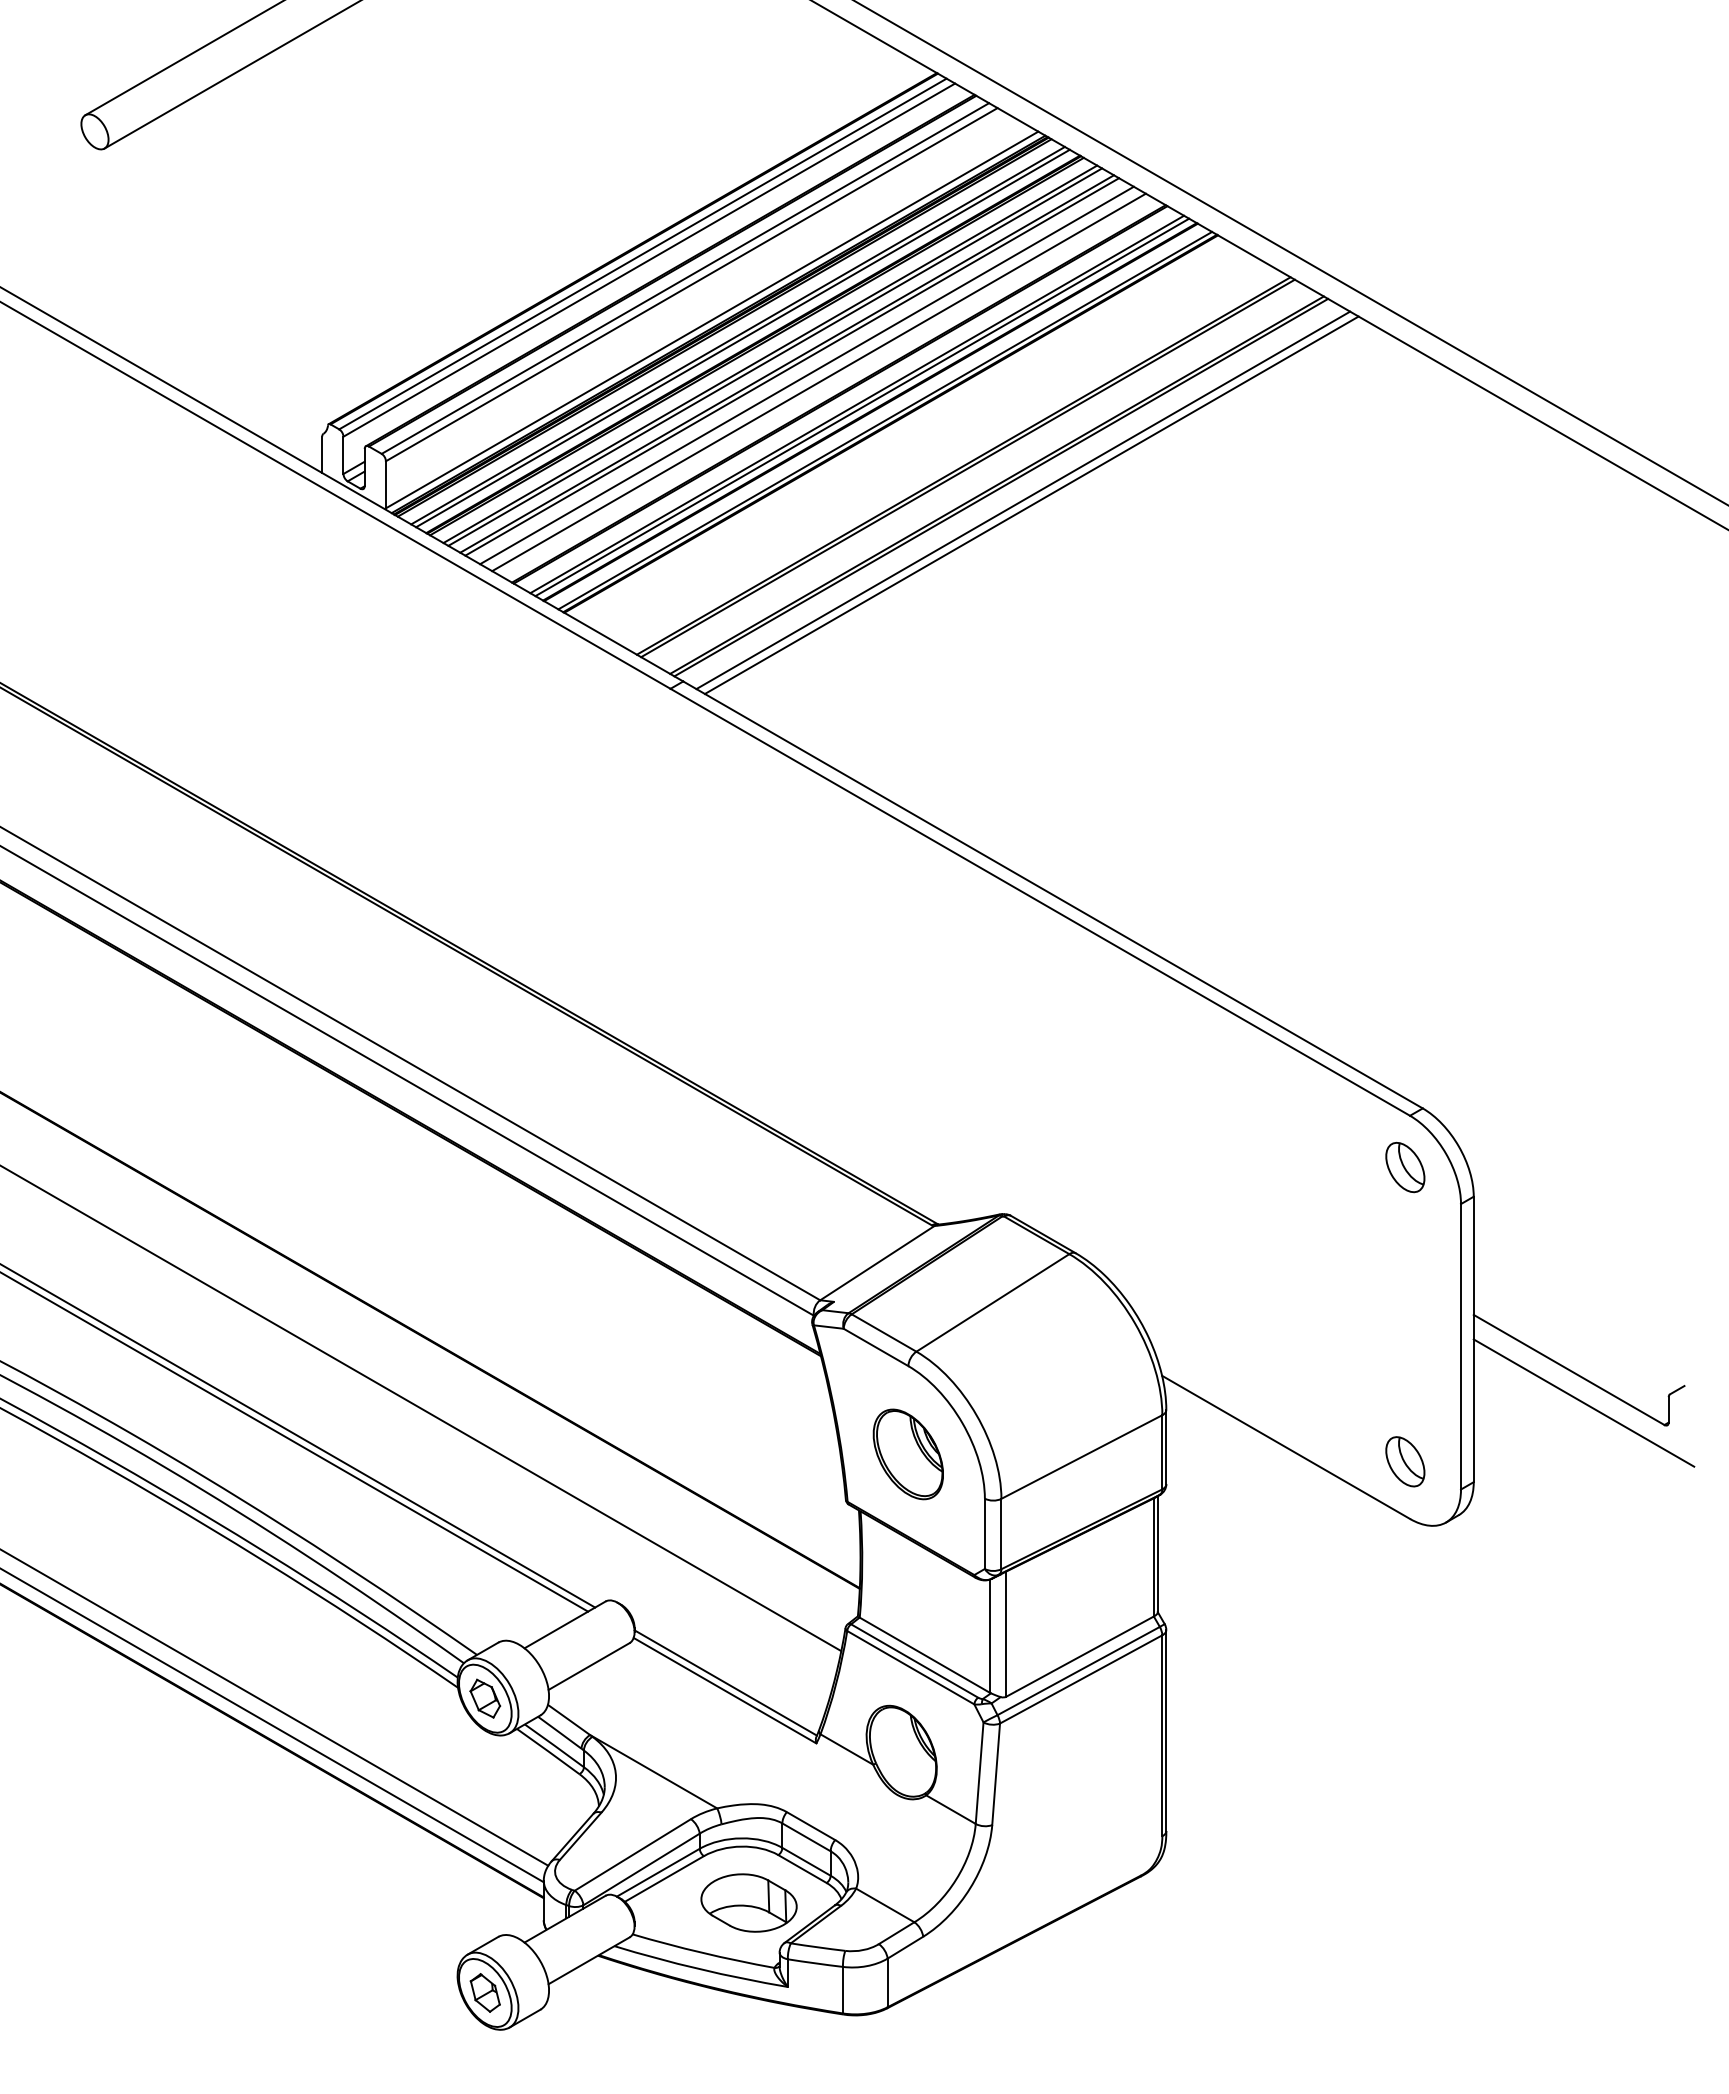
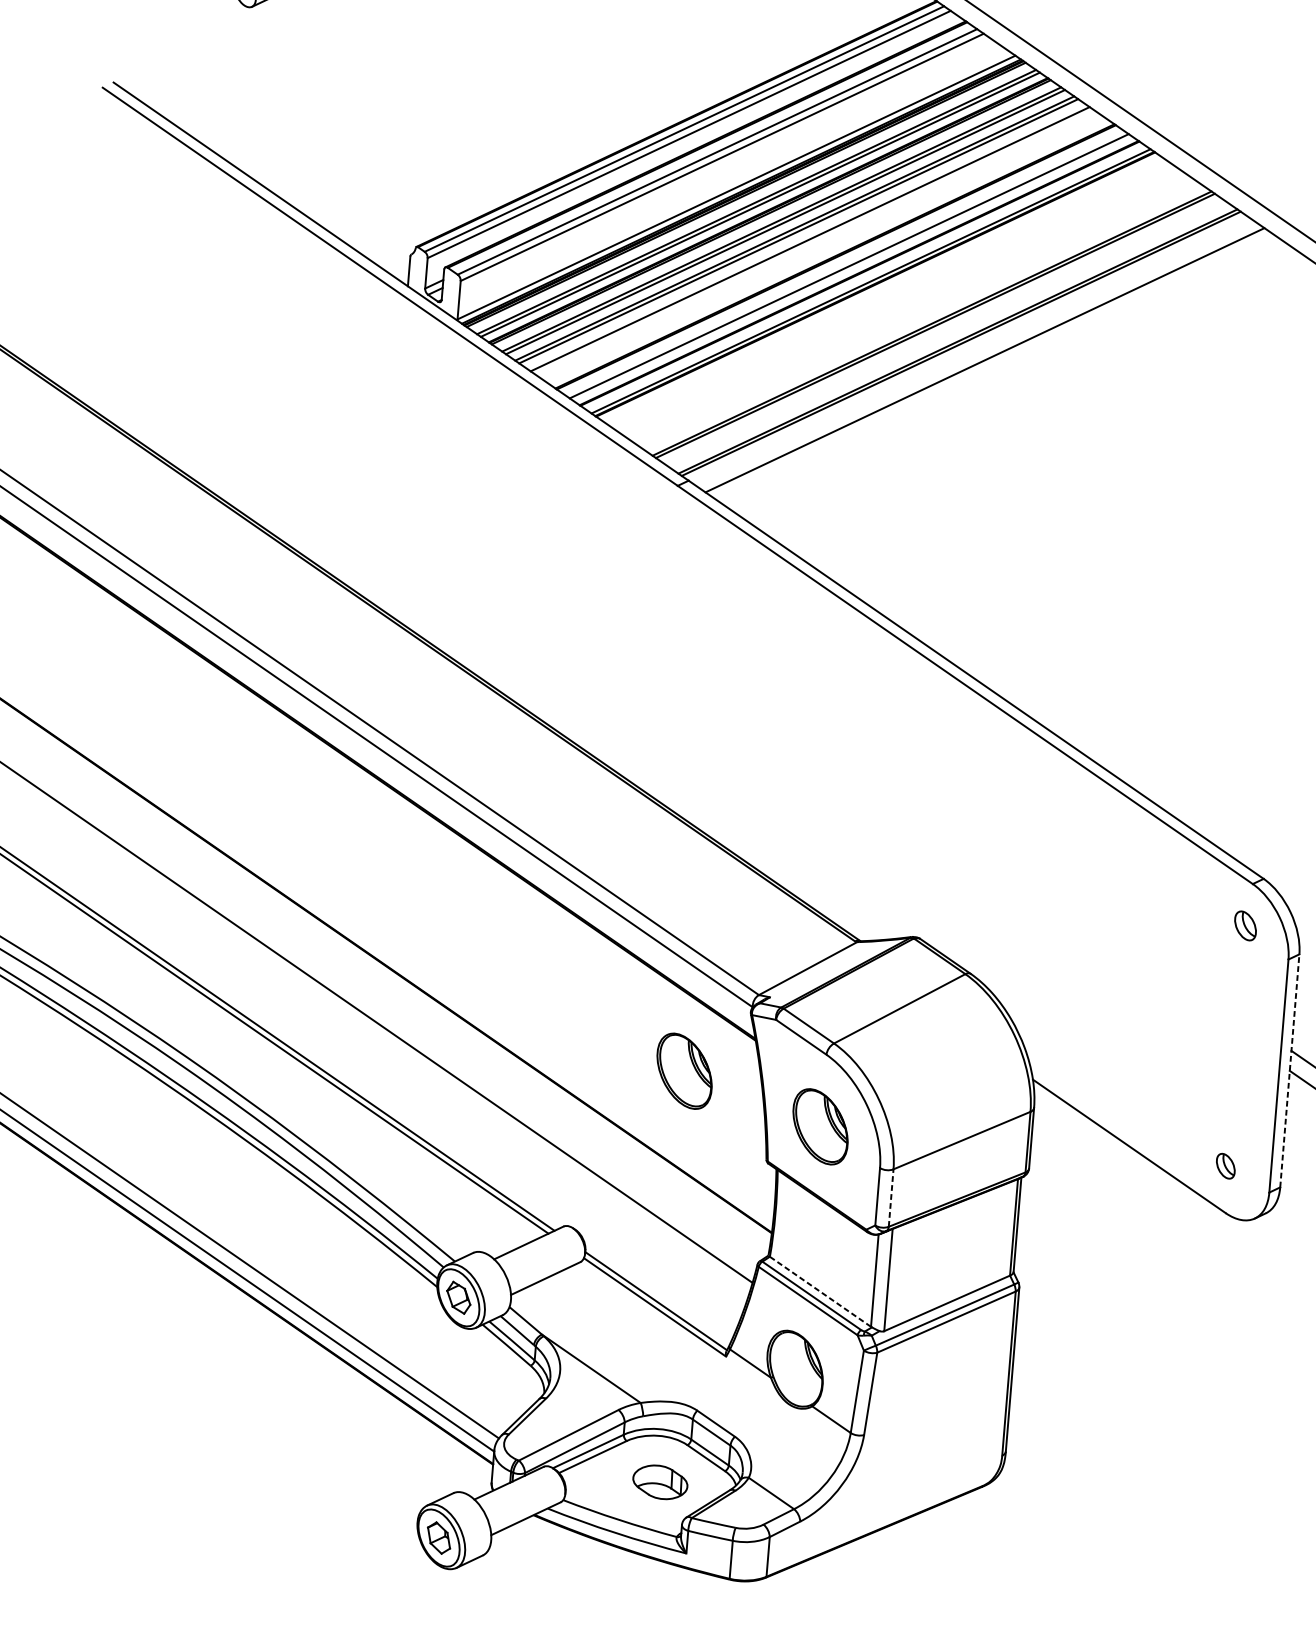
line: (818, 382) -> (819, 245), removed
line: (862, 407) -> (853, 269), removed
line: (1023, 500) -> (978, 355), removed
part: (1405, 1167) -> (1245, 925), size x0.7
line: (1473, 1339) -> (1289, 1070), solid -> dashed
part: (736, 1400) -> (683, 1071), added
part: (1405, 1461) -> (1225, 1165), size x0.6
line: (1001, 1533) -> (891, 1197), solid -> dashed
line: (924, 1654) -> (820, 1291), solid -> dashed
part: (748, 1902) -> (659, 1481), size x0.7

